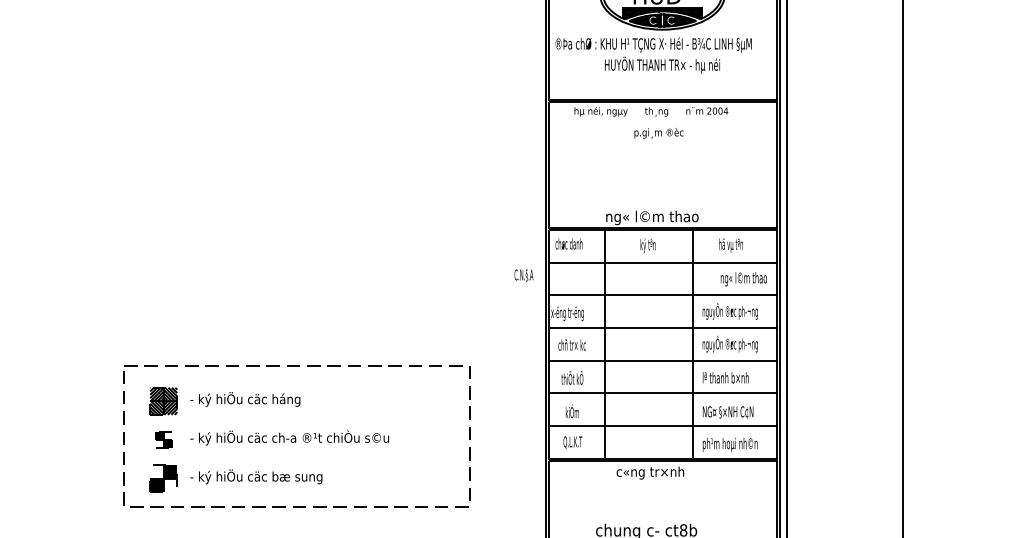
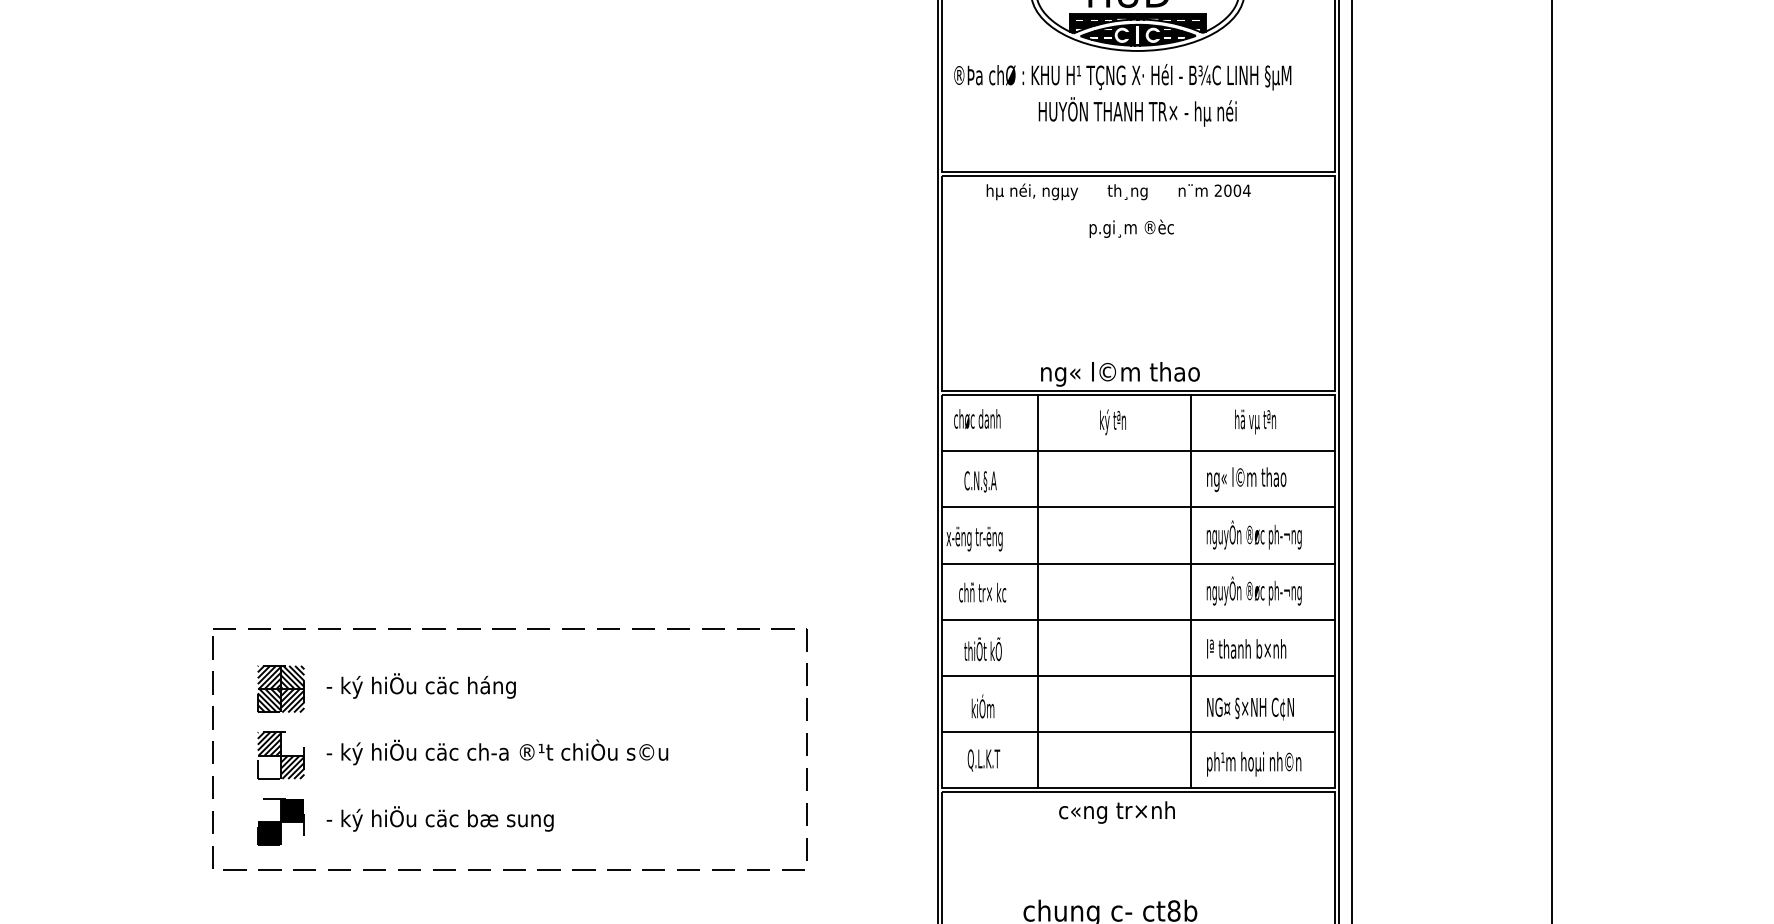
text: (523, 275) -> (979, 481), moved
text: (743, 279) -> (1245, 480), moved
part: (163, 439) -> (280, 754), size x1.67

